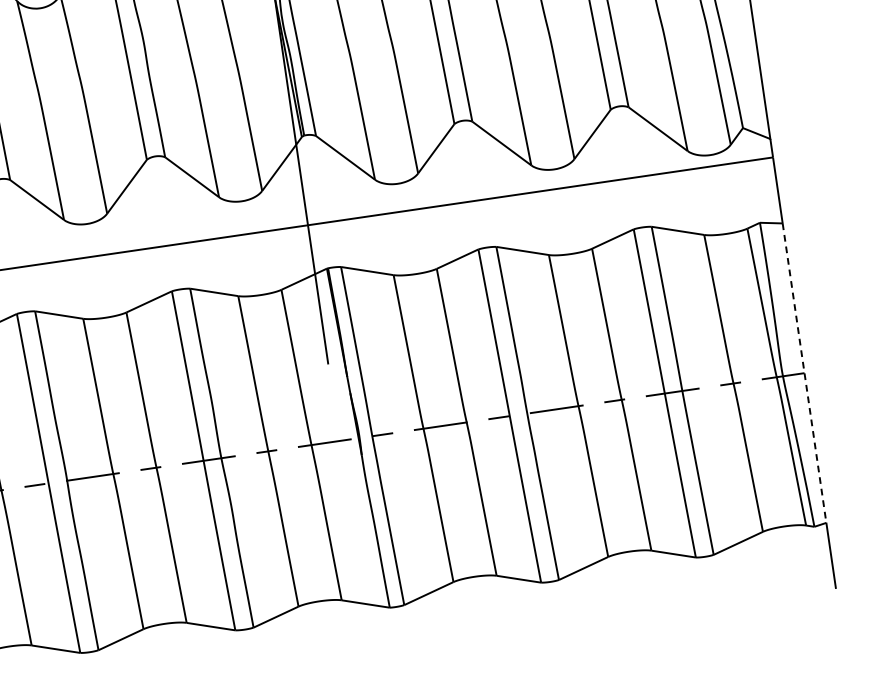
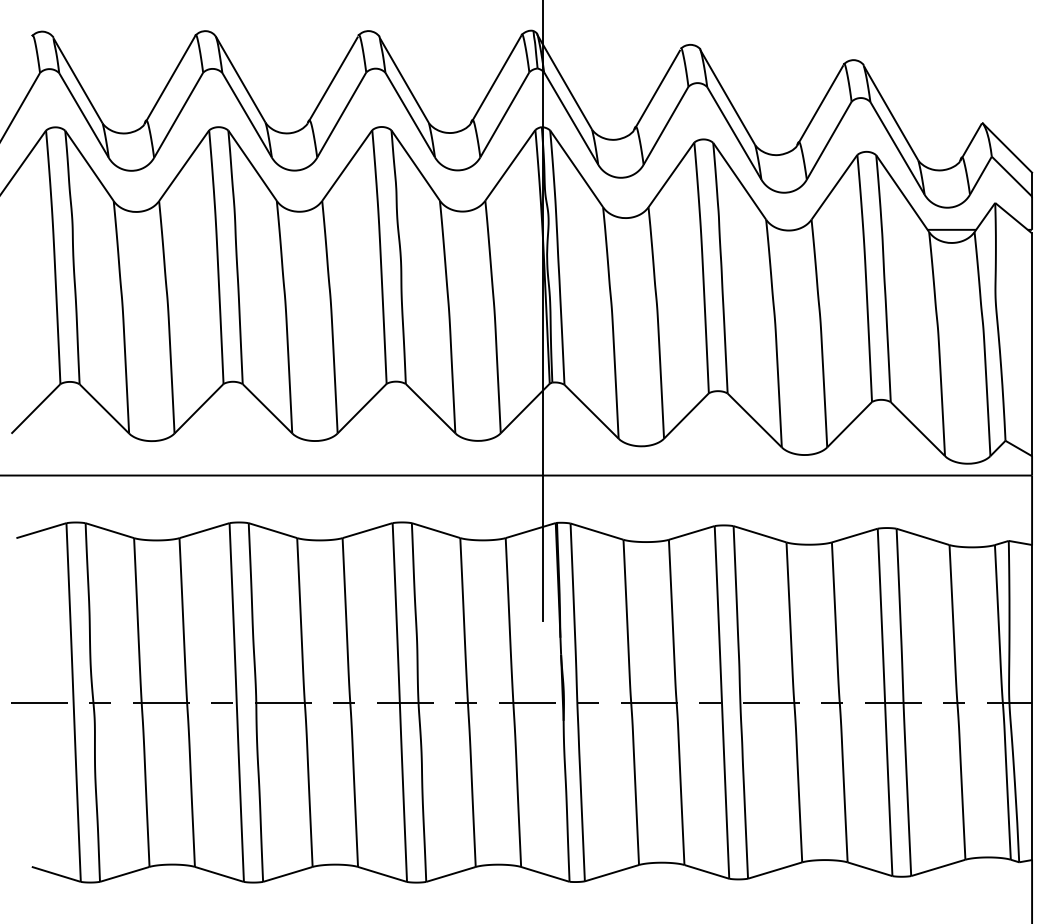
line: (804, 373) -> (1032, 702), dashed -> solid

